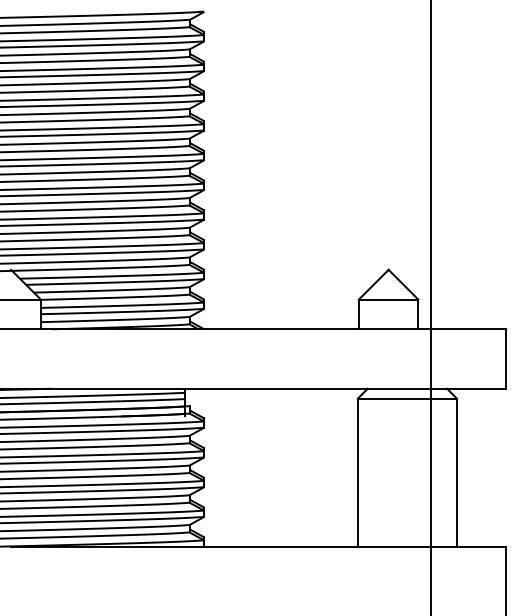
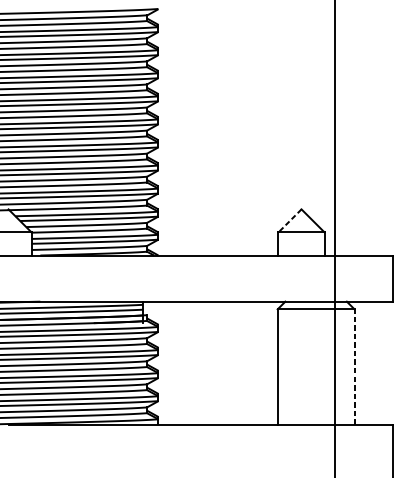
line: (373, 285) -> (289, 221), solid -> dashed
line: (456, 472) -> (354, 366), solid -> dashed

